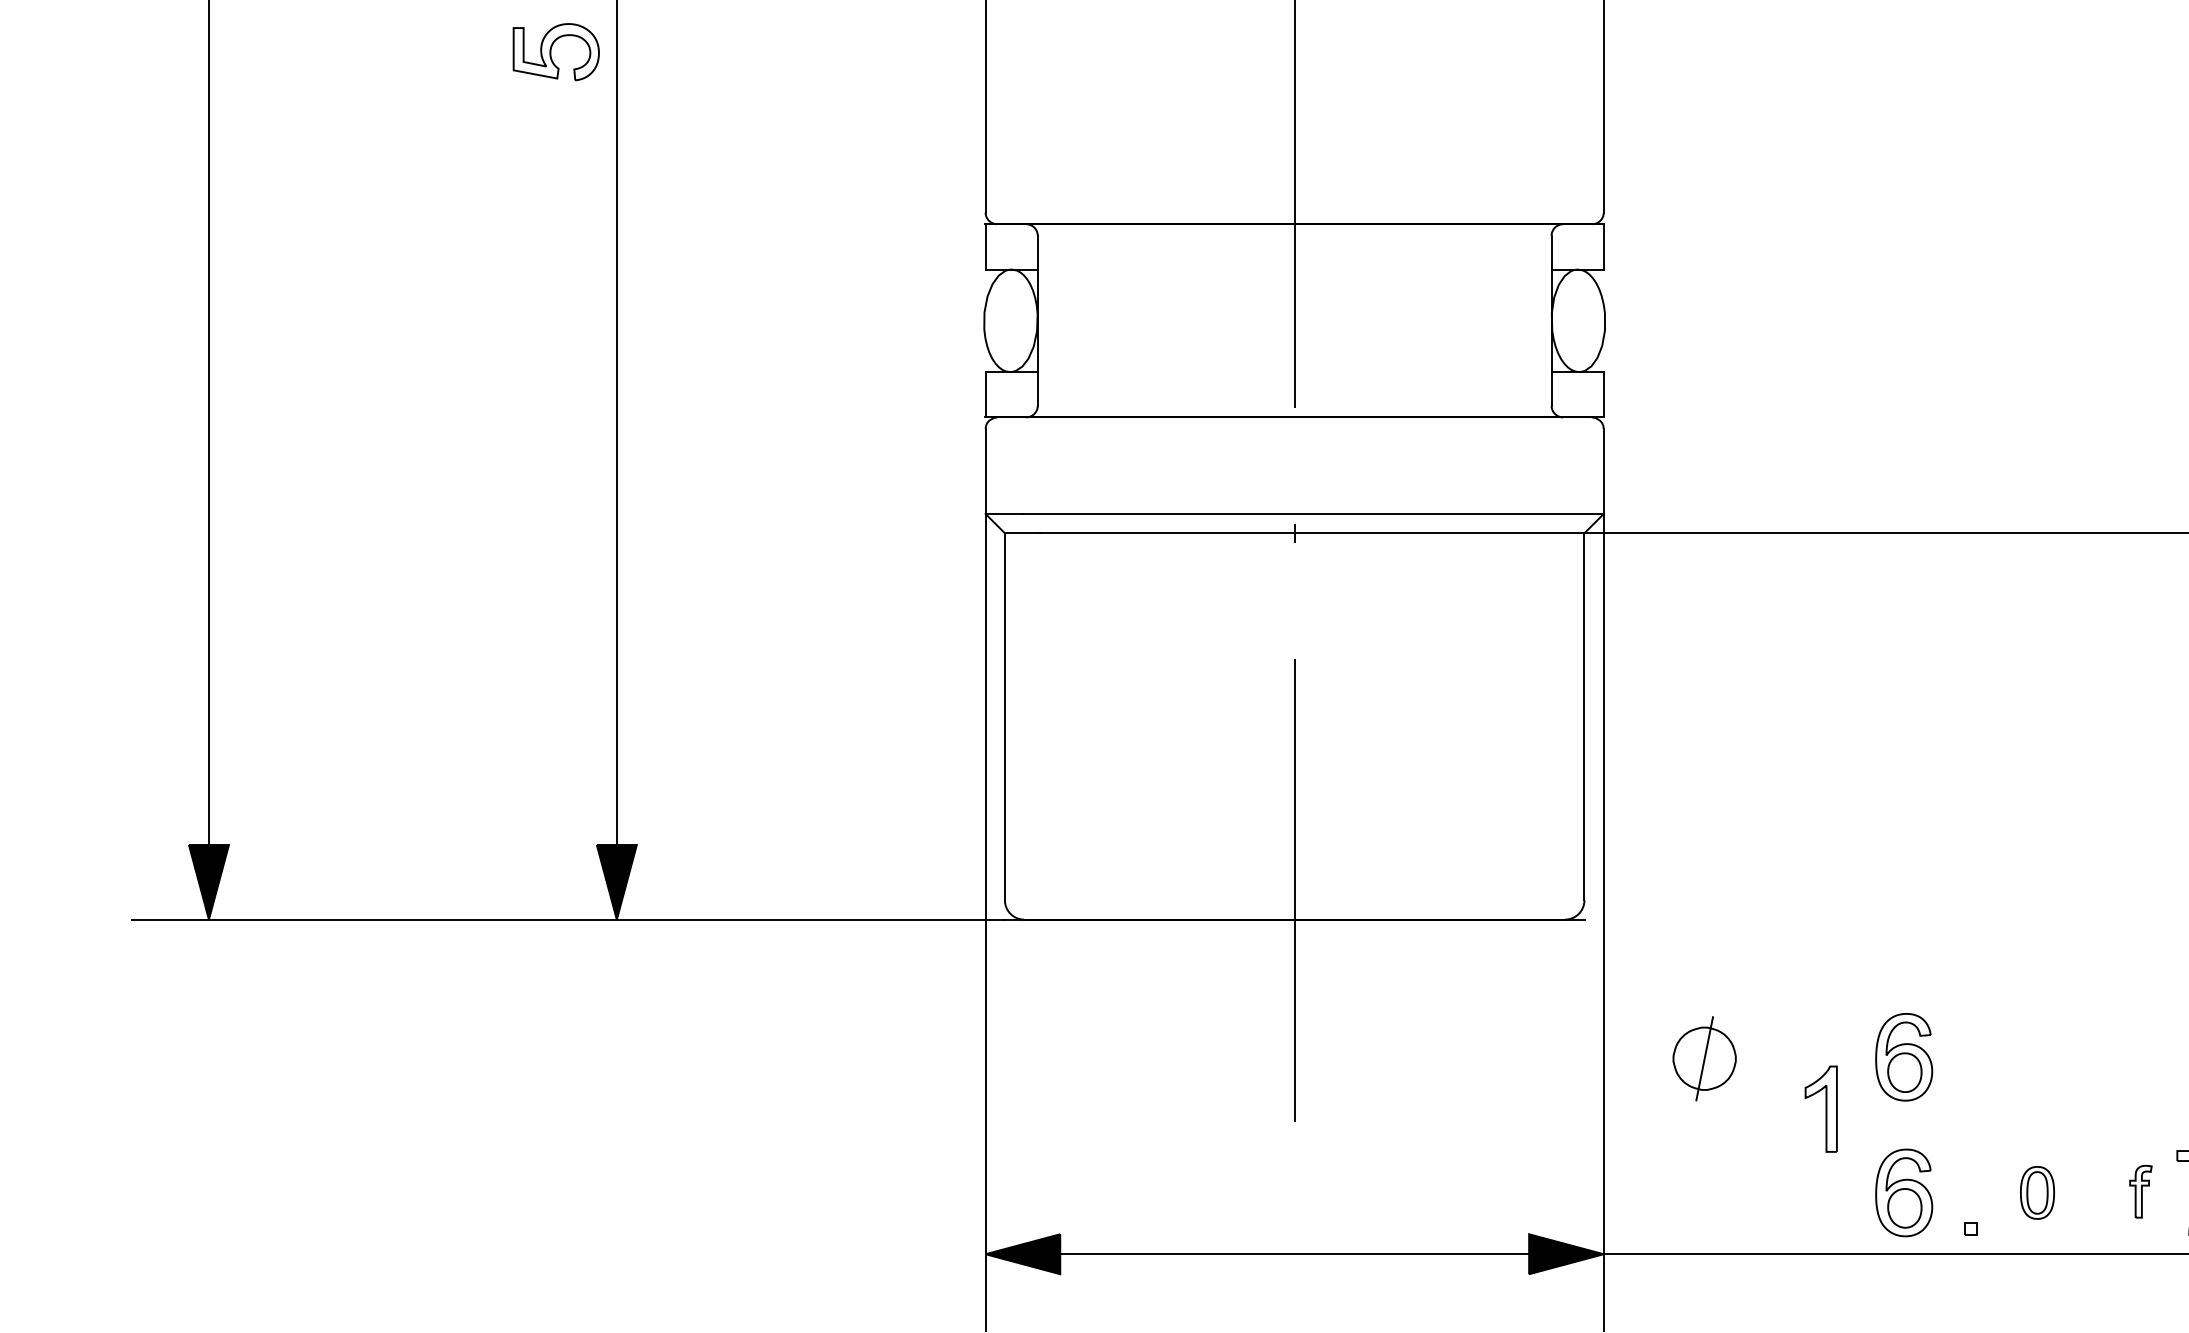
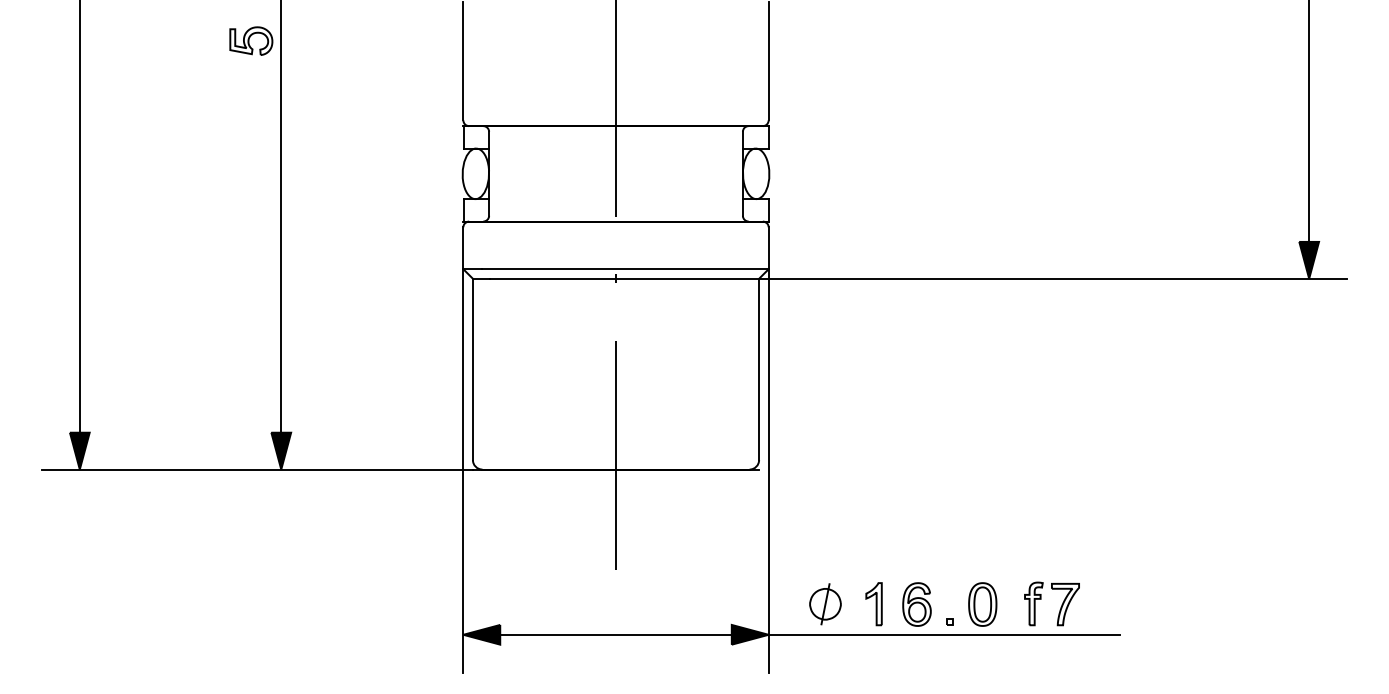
part: (1903, 1057) -> (916, 537), removed
part: (1704, 1059) -> (825, 604), moved
part: (1820, 1109) -> (873, 604), moved
part: (2140, 1190) -> (1033, 603), size x1.67
part: (2036, 1192) -> (982, 604), size x1.67

